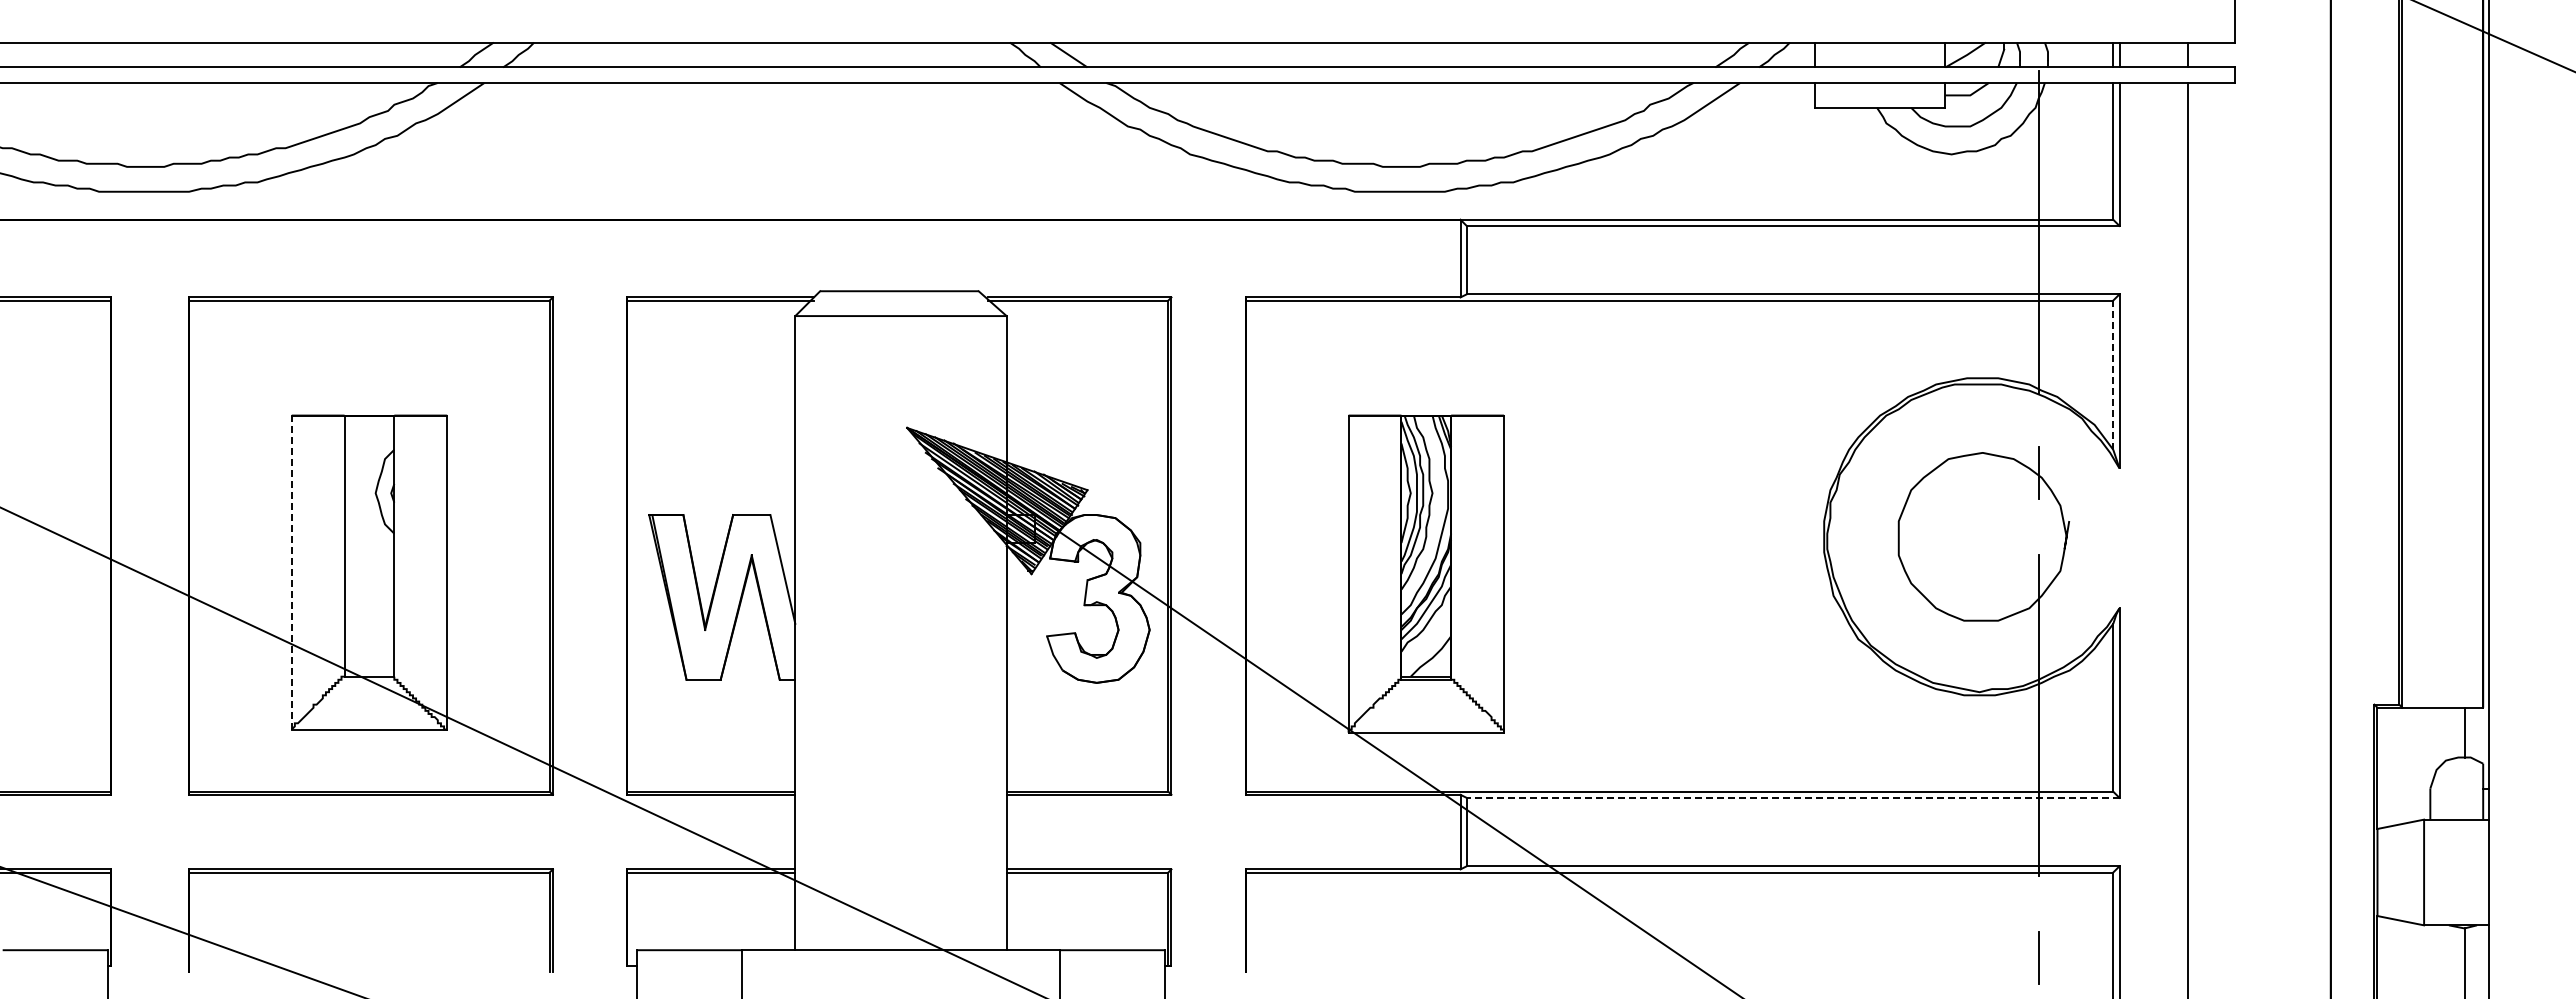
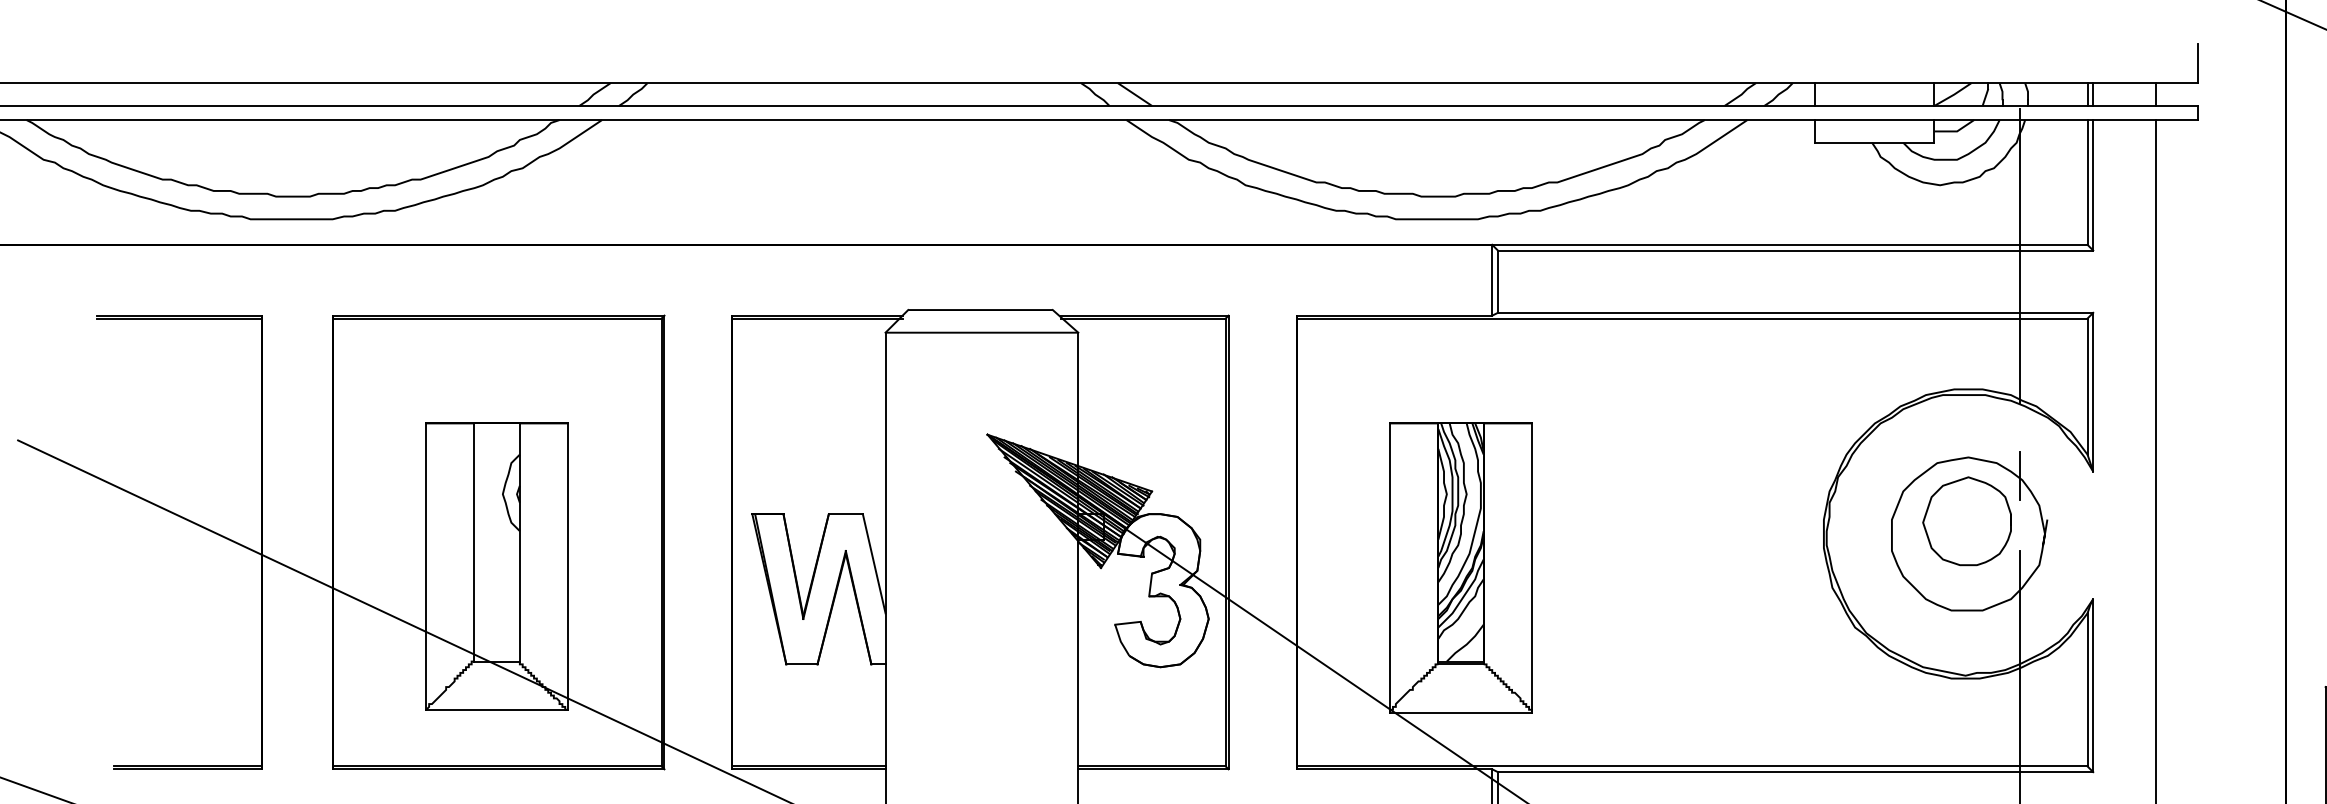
line: (2113, 375) -> (2087, 386), dashed -> solid
curve: (1968, 480) -> (1955, 482), added
line: (291, 572) -> (426, 566), dashed -> solid
line: (1792, 797) -> (1794, 771), dashed -> solid

